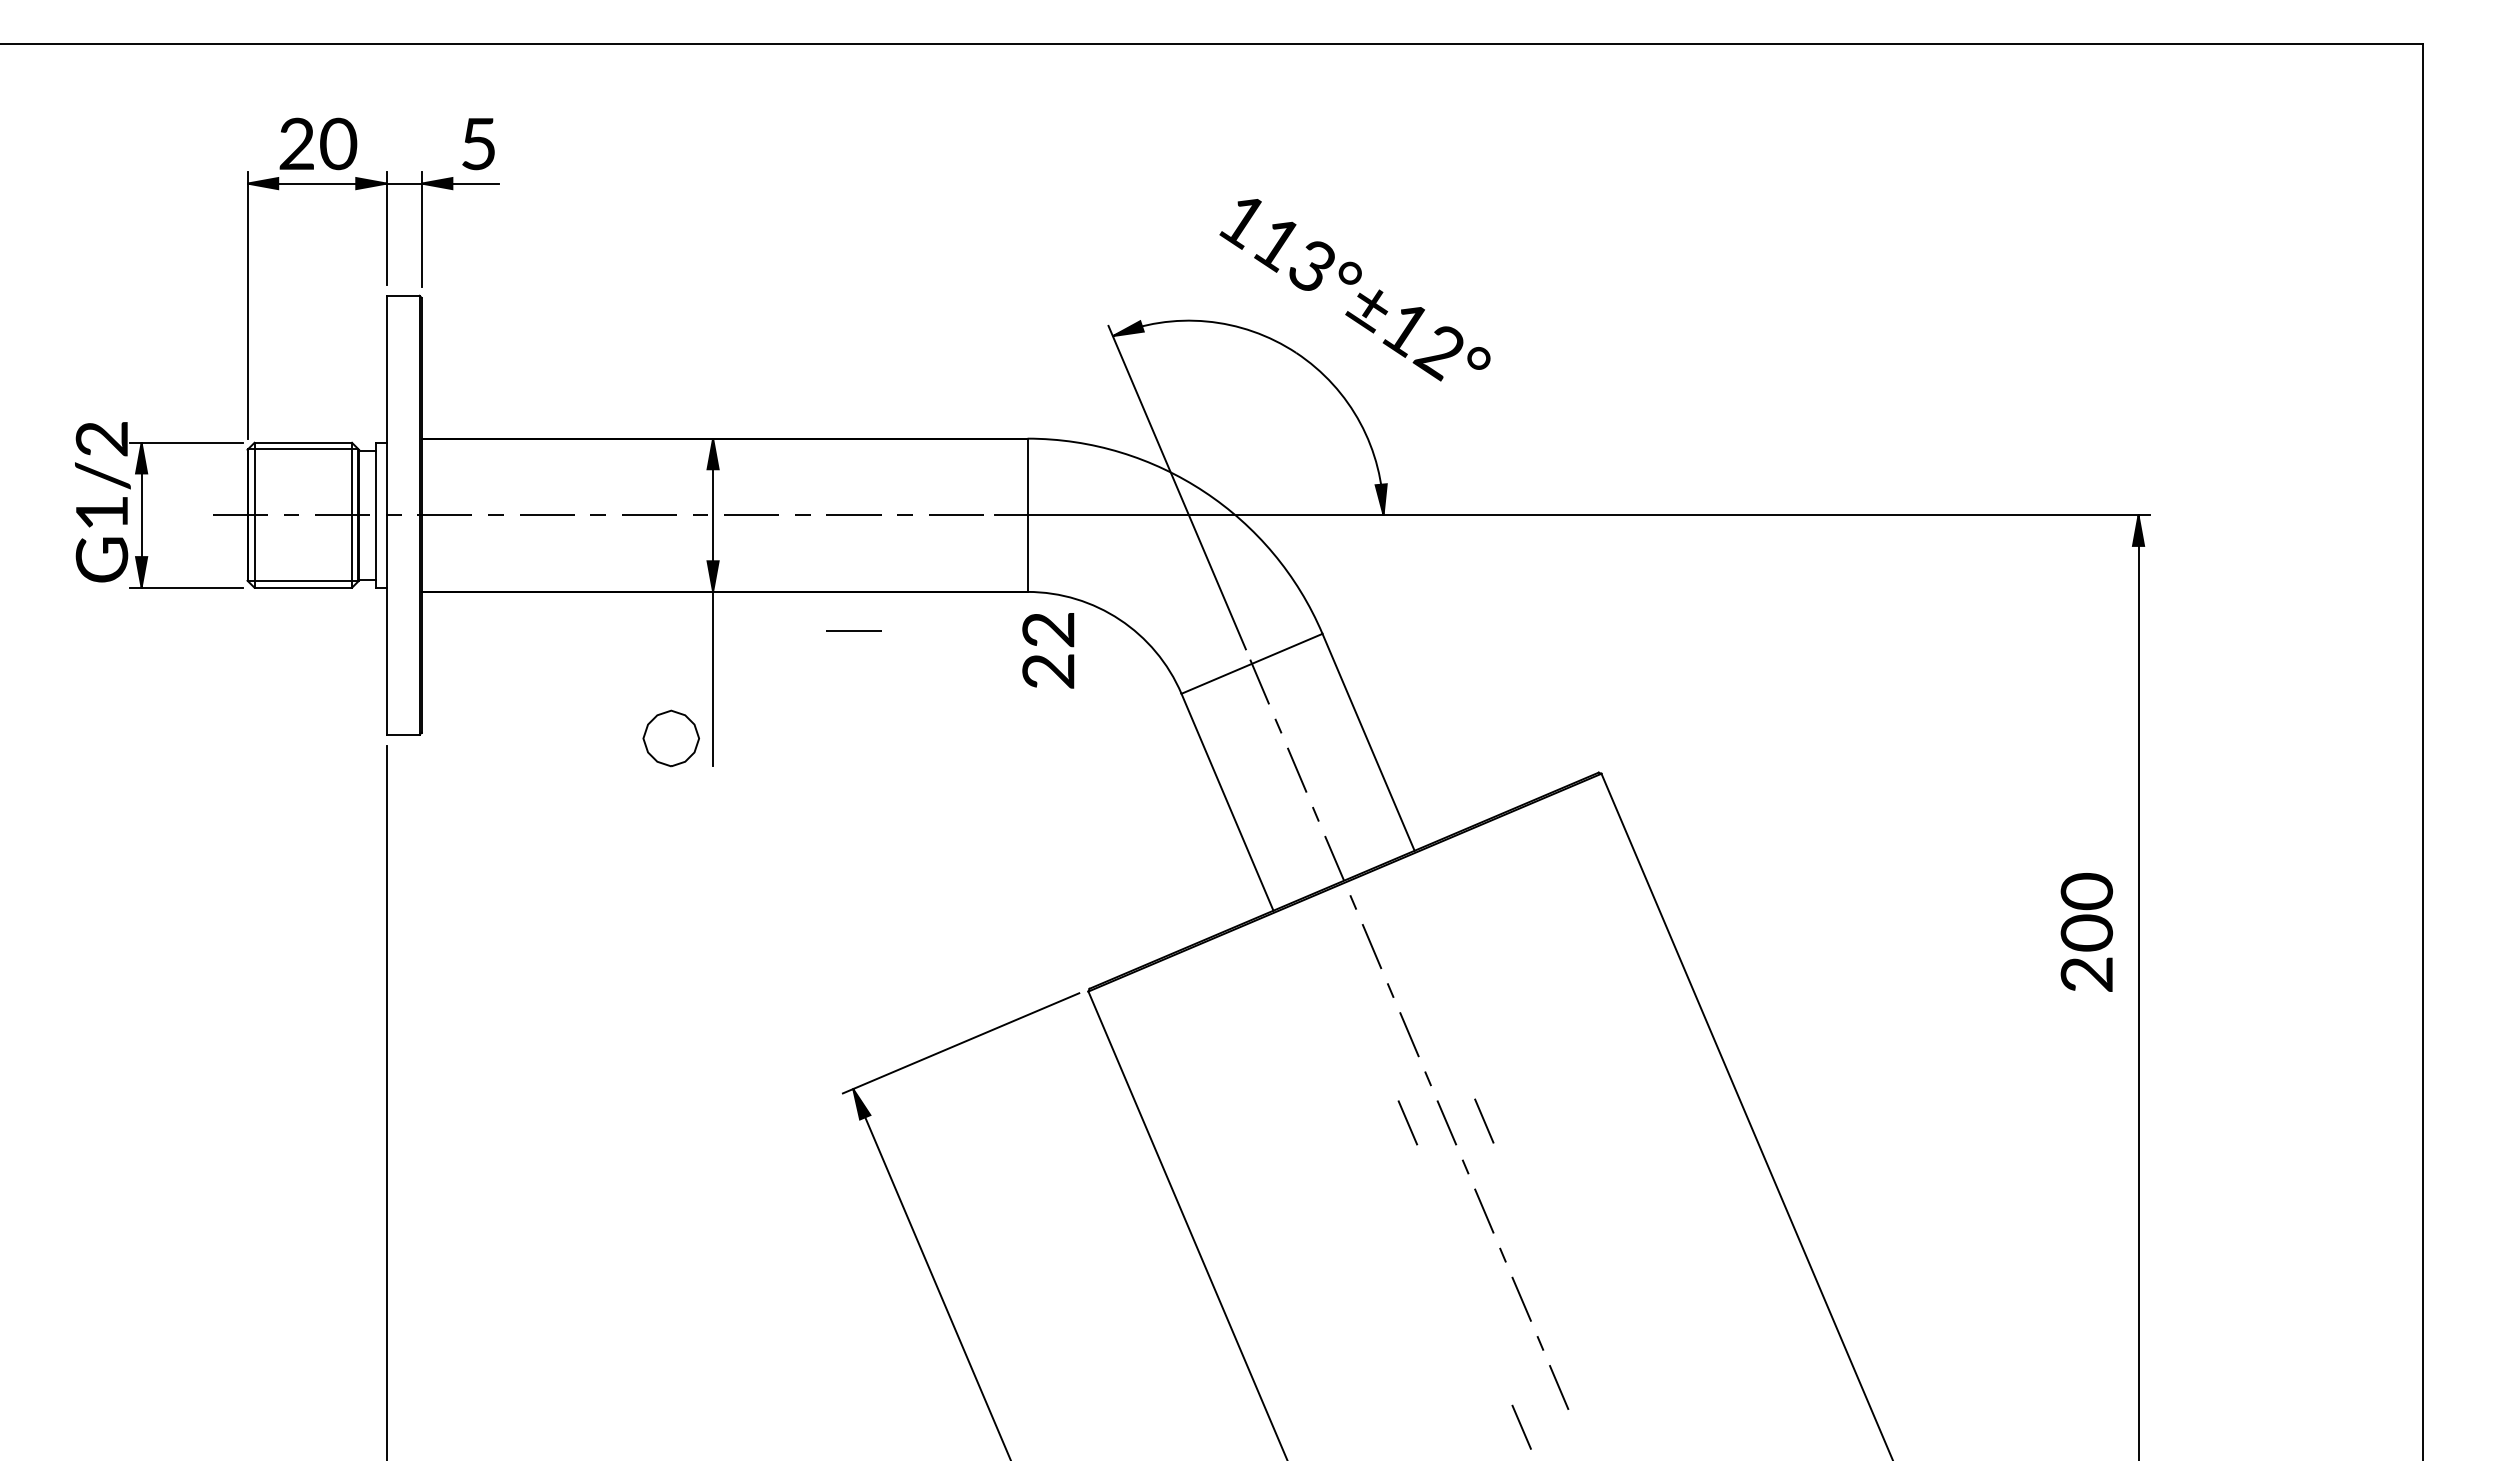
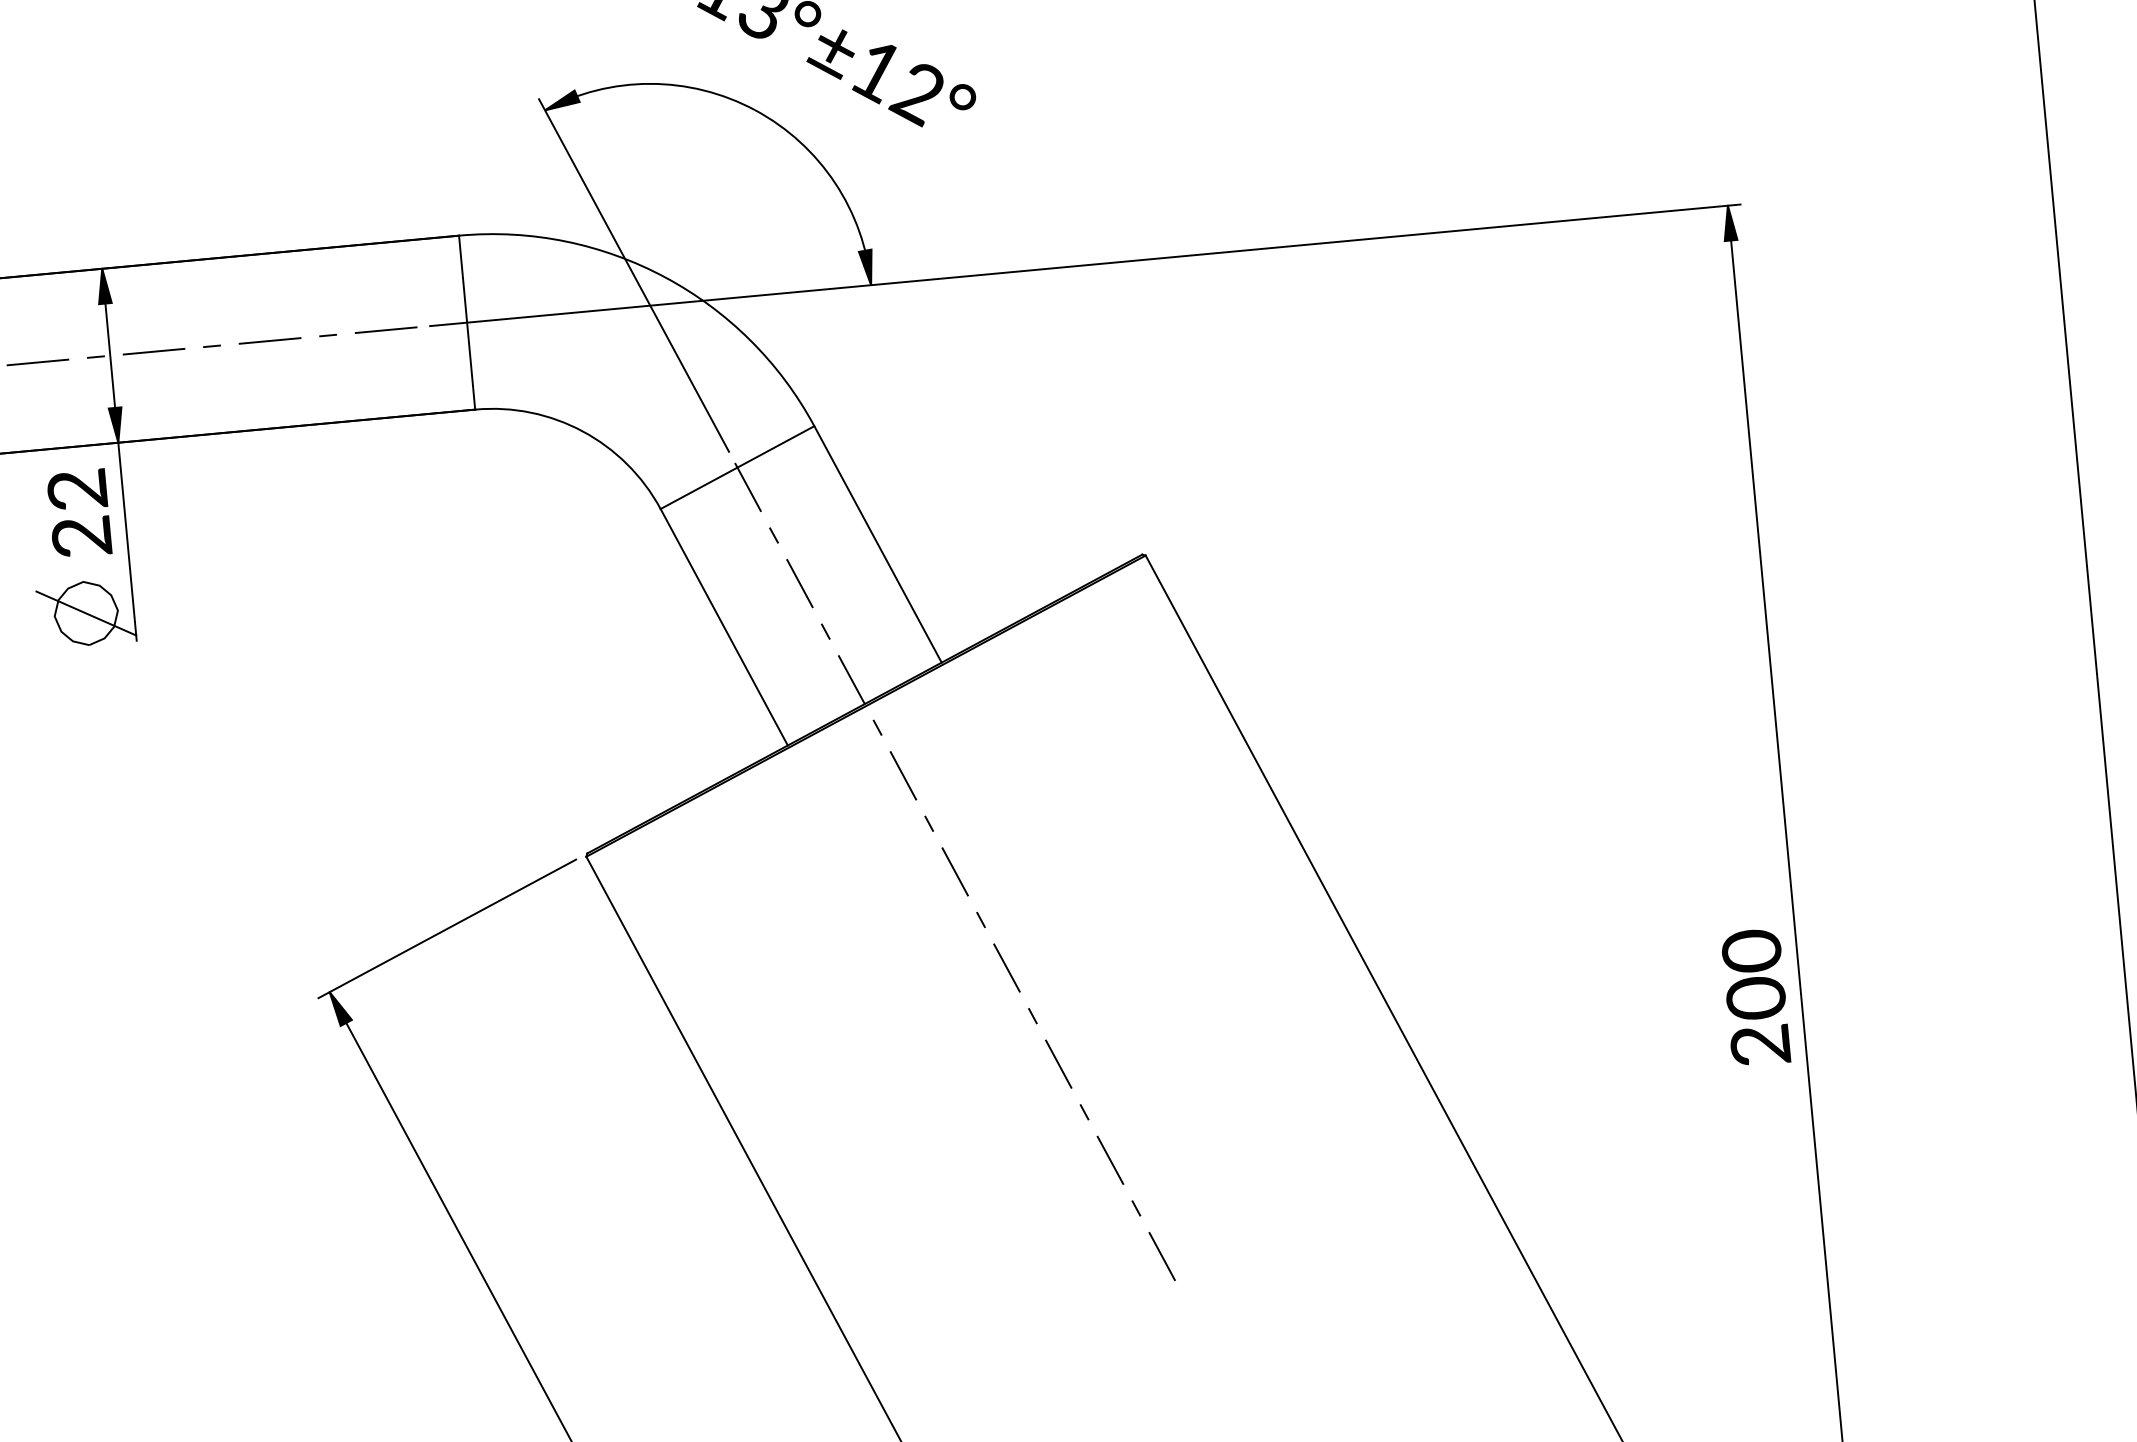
line: (853, 630) -> (281, 471), removed
text: (1048, 650) -> (79, 513), moved
line: (671, 738) -> (86, 613), added
text: (2086, 932) -> (1755, 997), moved
line: (1484, 1120) -> (1049, 961), removed
line: (1407, 1122) -> (962, 971), removed
line: (1521, 1426) -> (1123, 1304), removed

